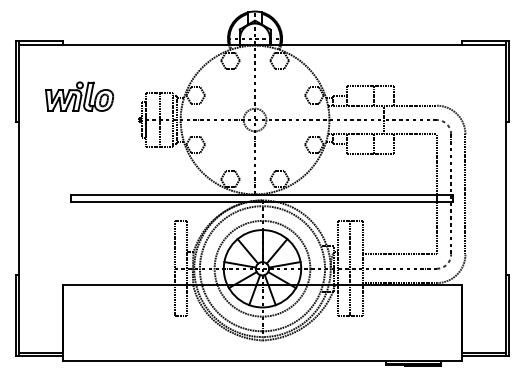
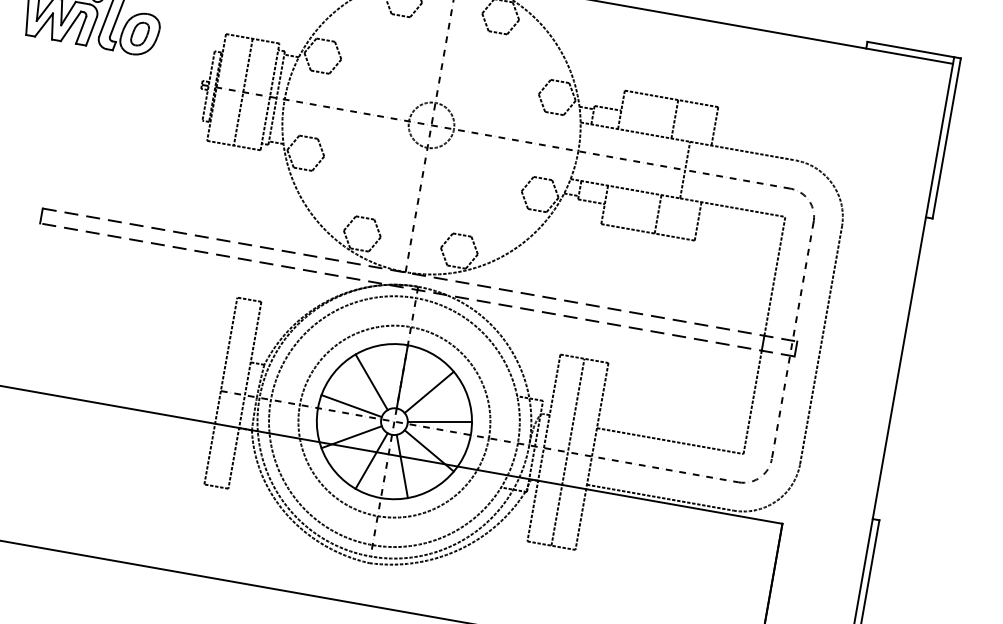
line: (262, 194) -> (420, 274), solid -> dashed
line: (261, 202) -> (415, 290), solid -> dashed

